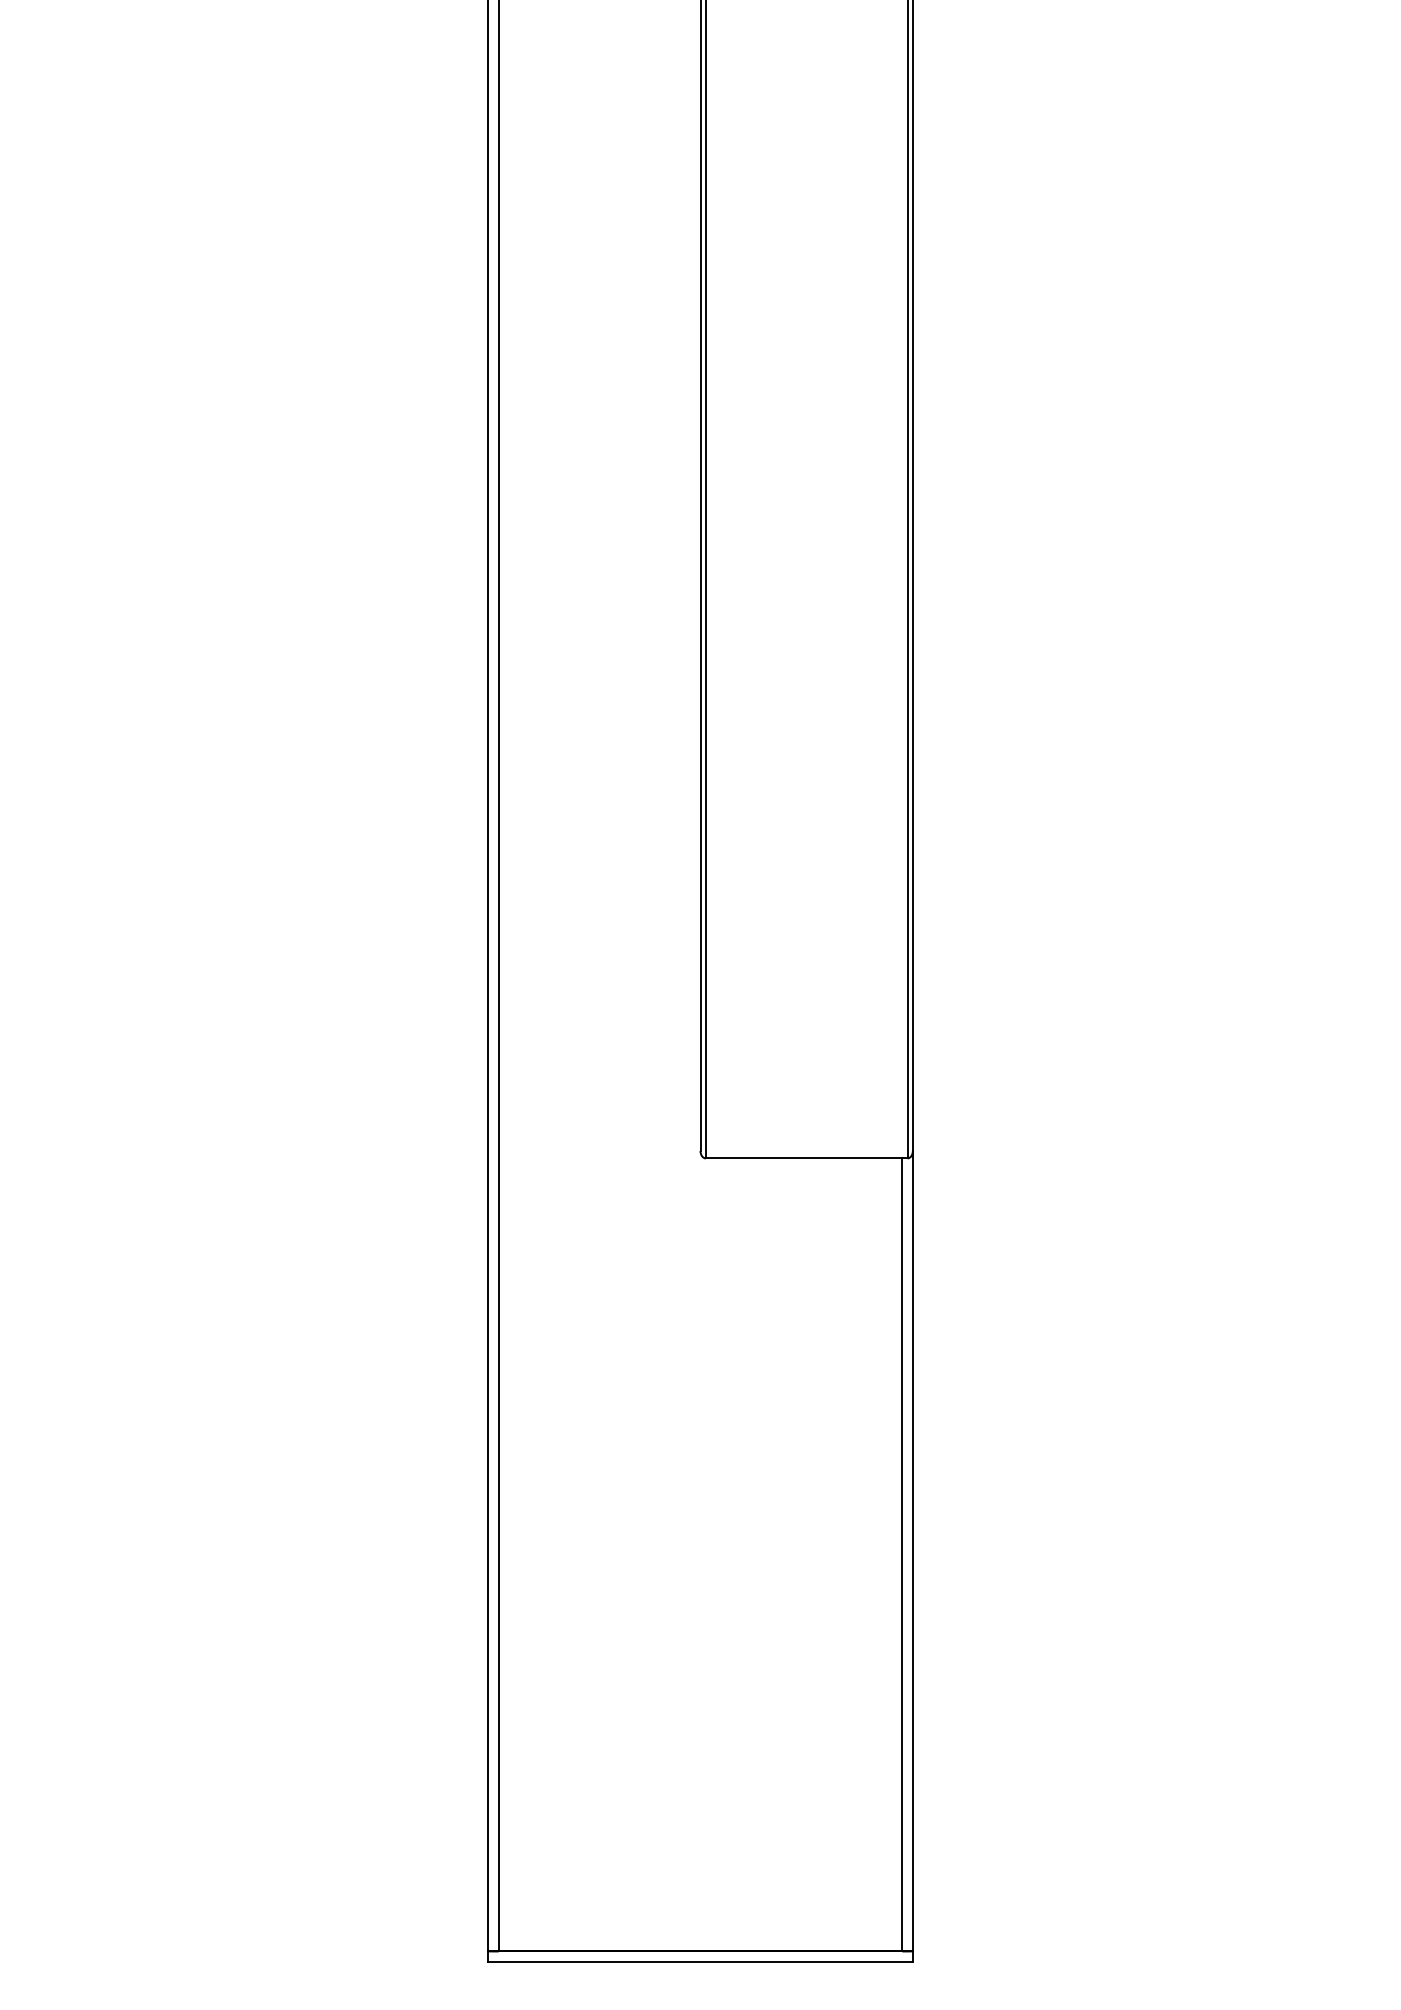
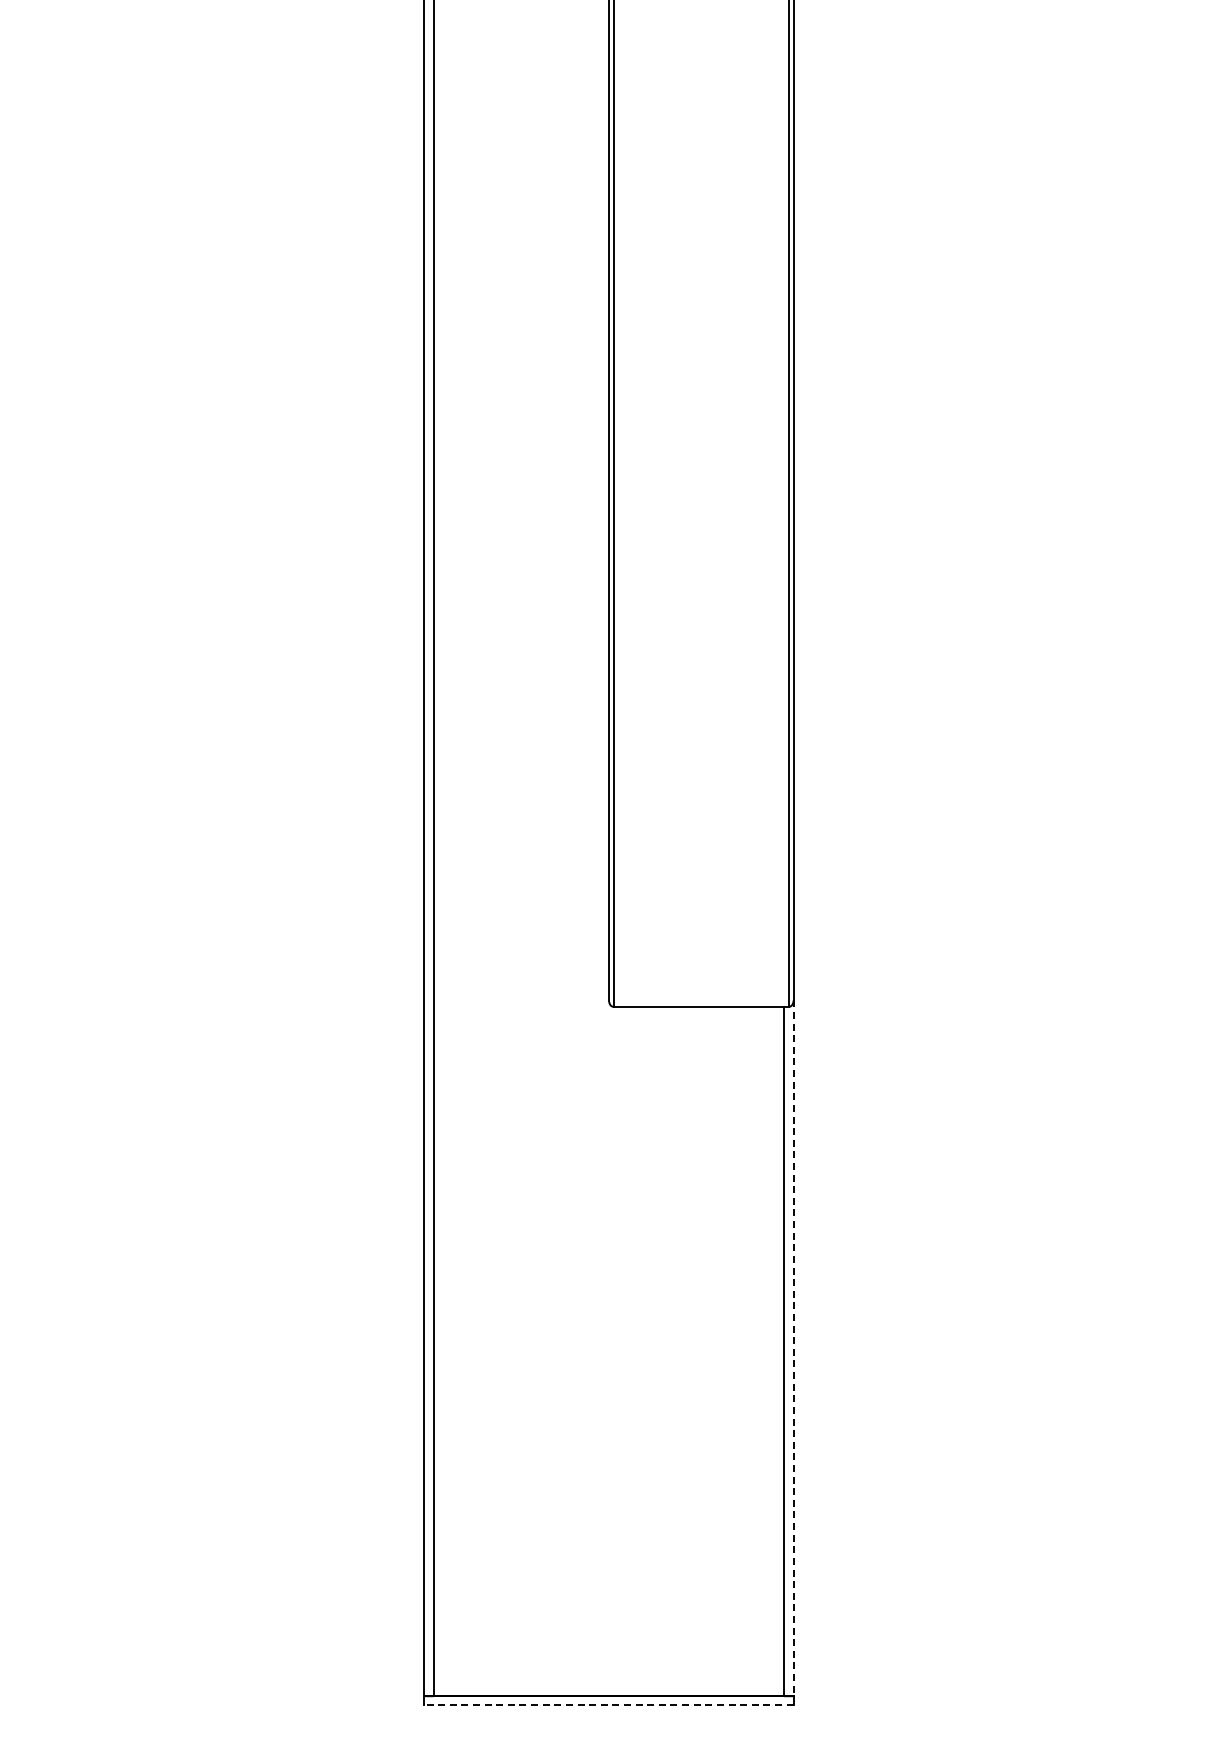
line: (912, 1551) -> (793, 1348), solid -> dashed
line: (699, 1962) -> (608, 1705), solid -> dashed

